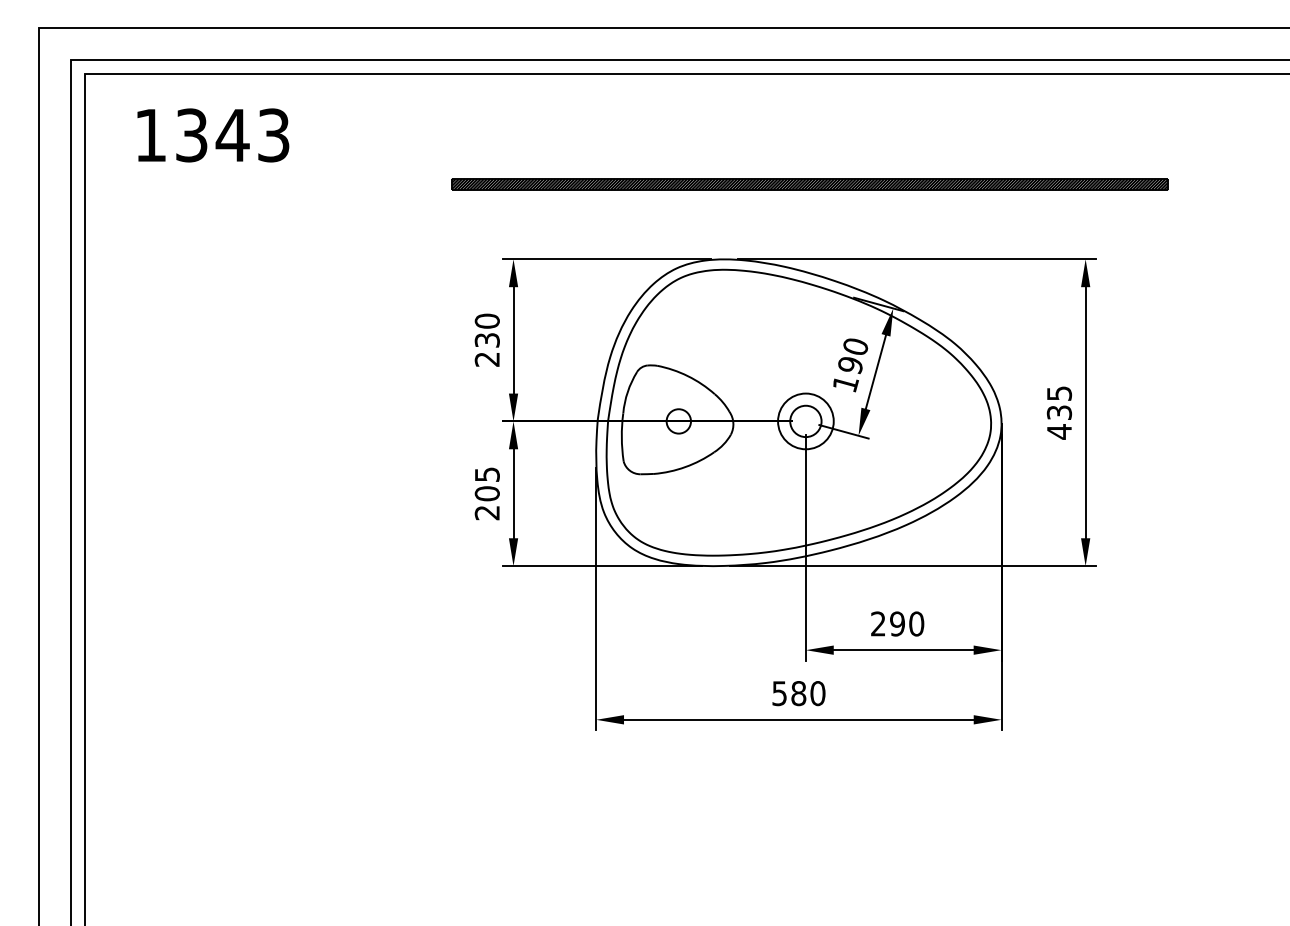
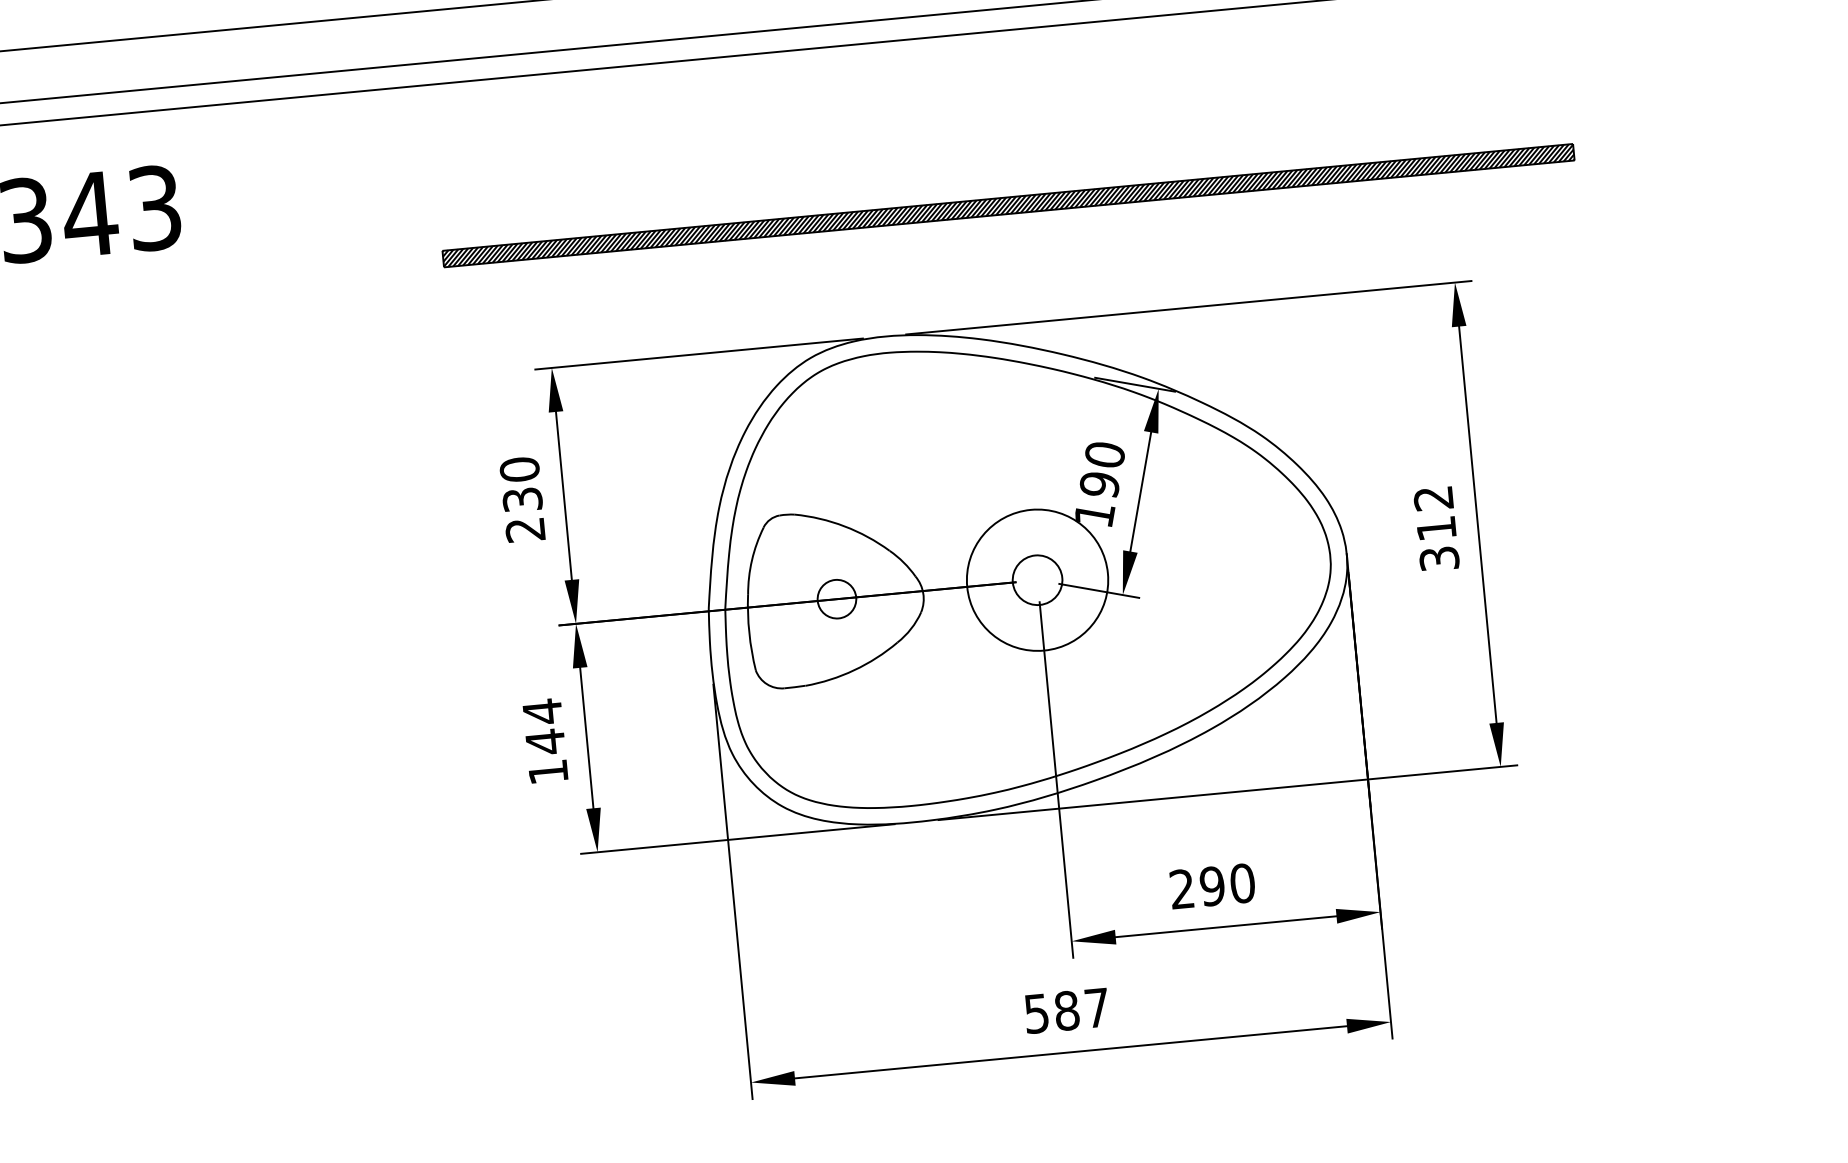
text: (1059, 412) -> (1436, 528), 435 -> 312
circle: (805, 421) -> (1036, 580), size x1.6
text: (486, 493) -> (544, 741), 205 -> 144
text: (817, 693) -> (1096, 1007), 580 -> 587

